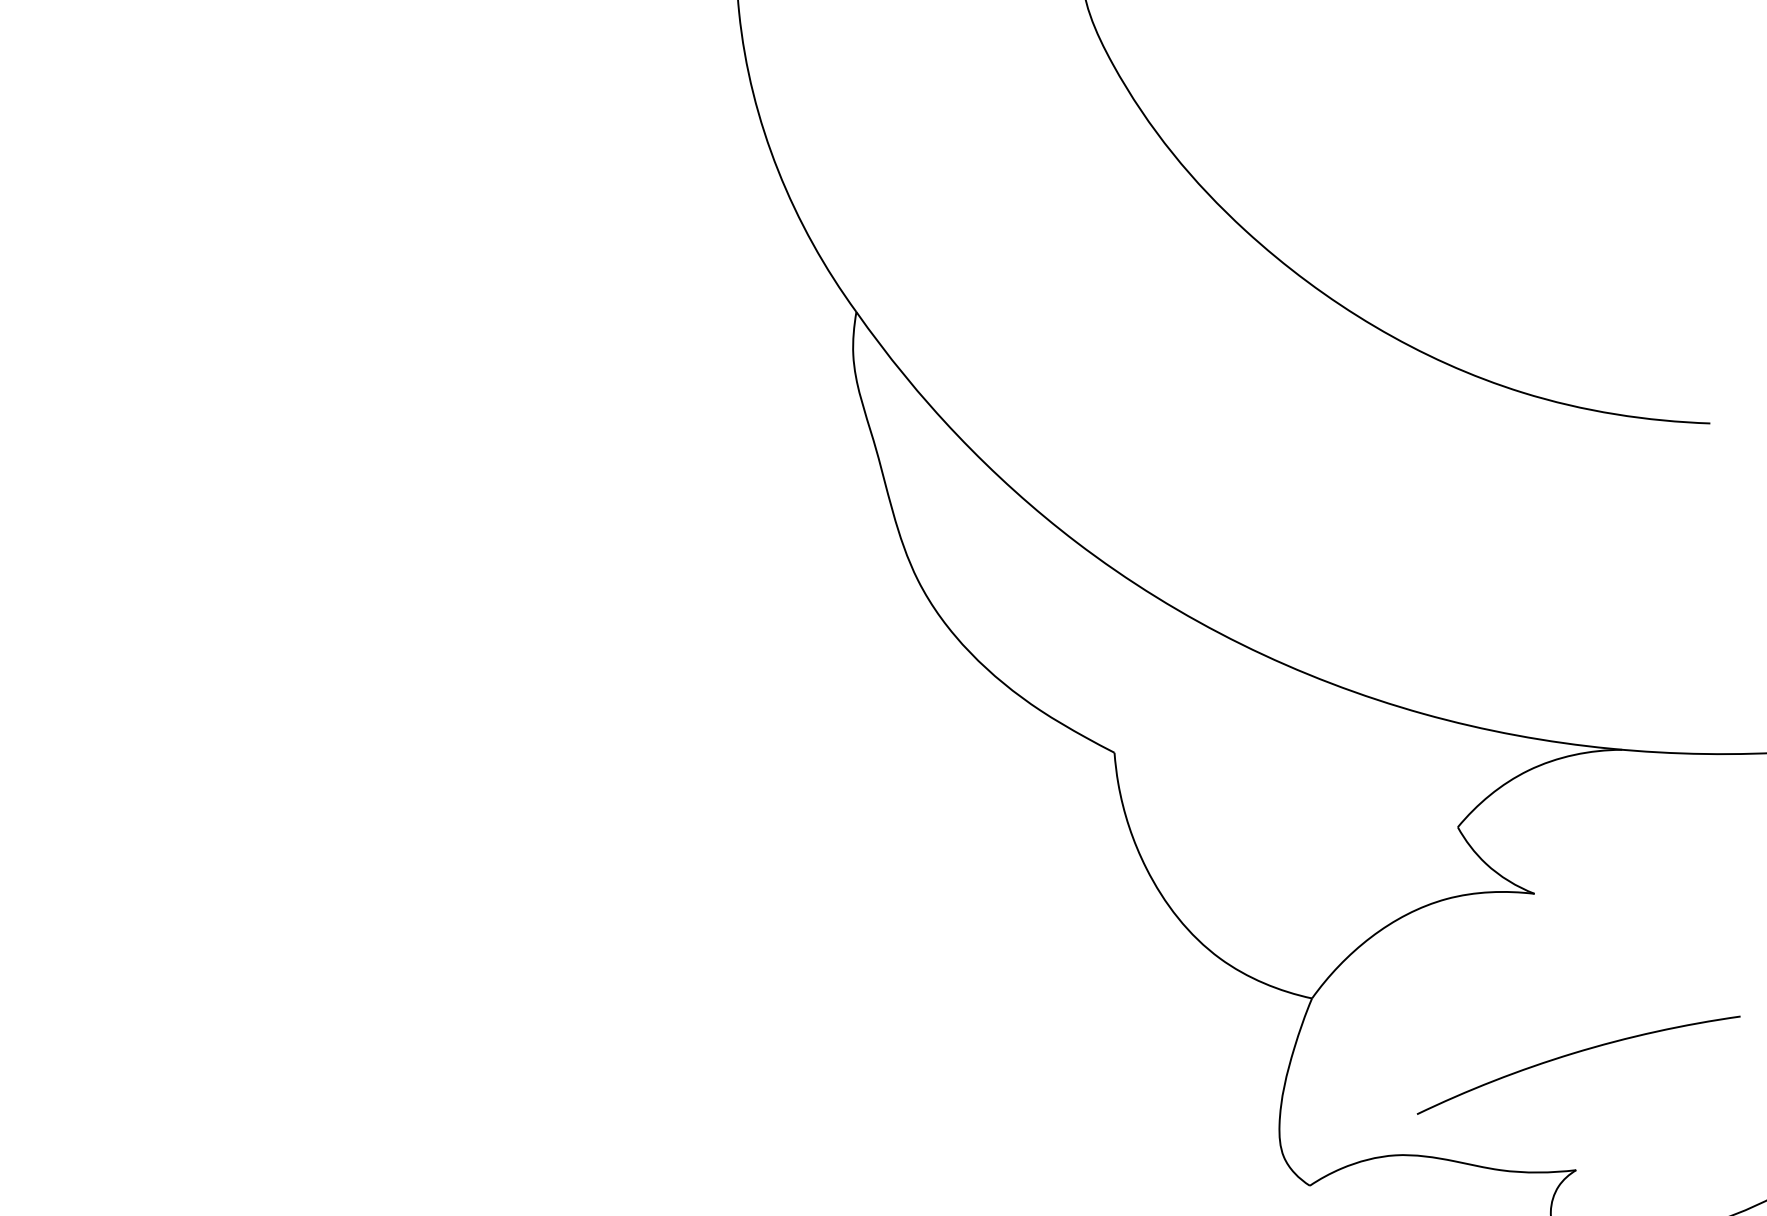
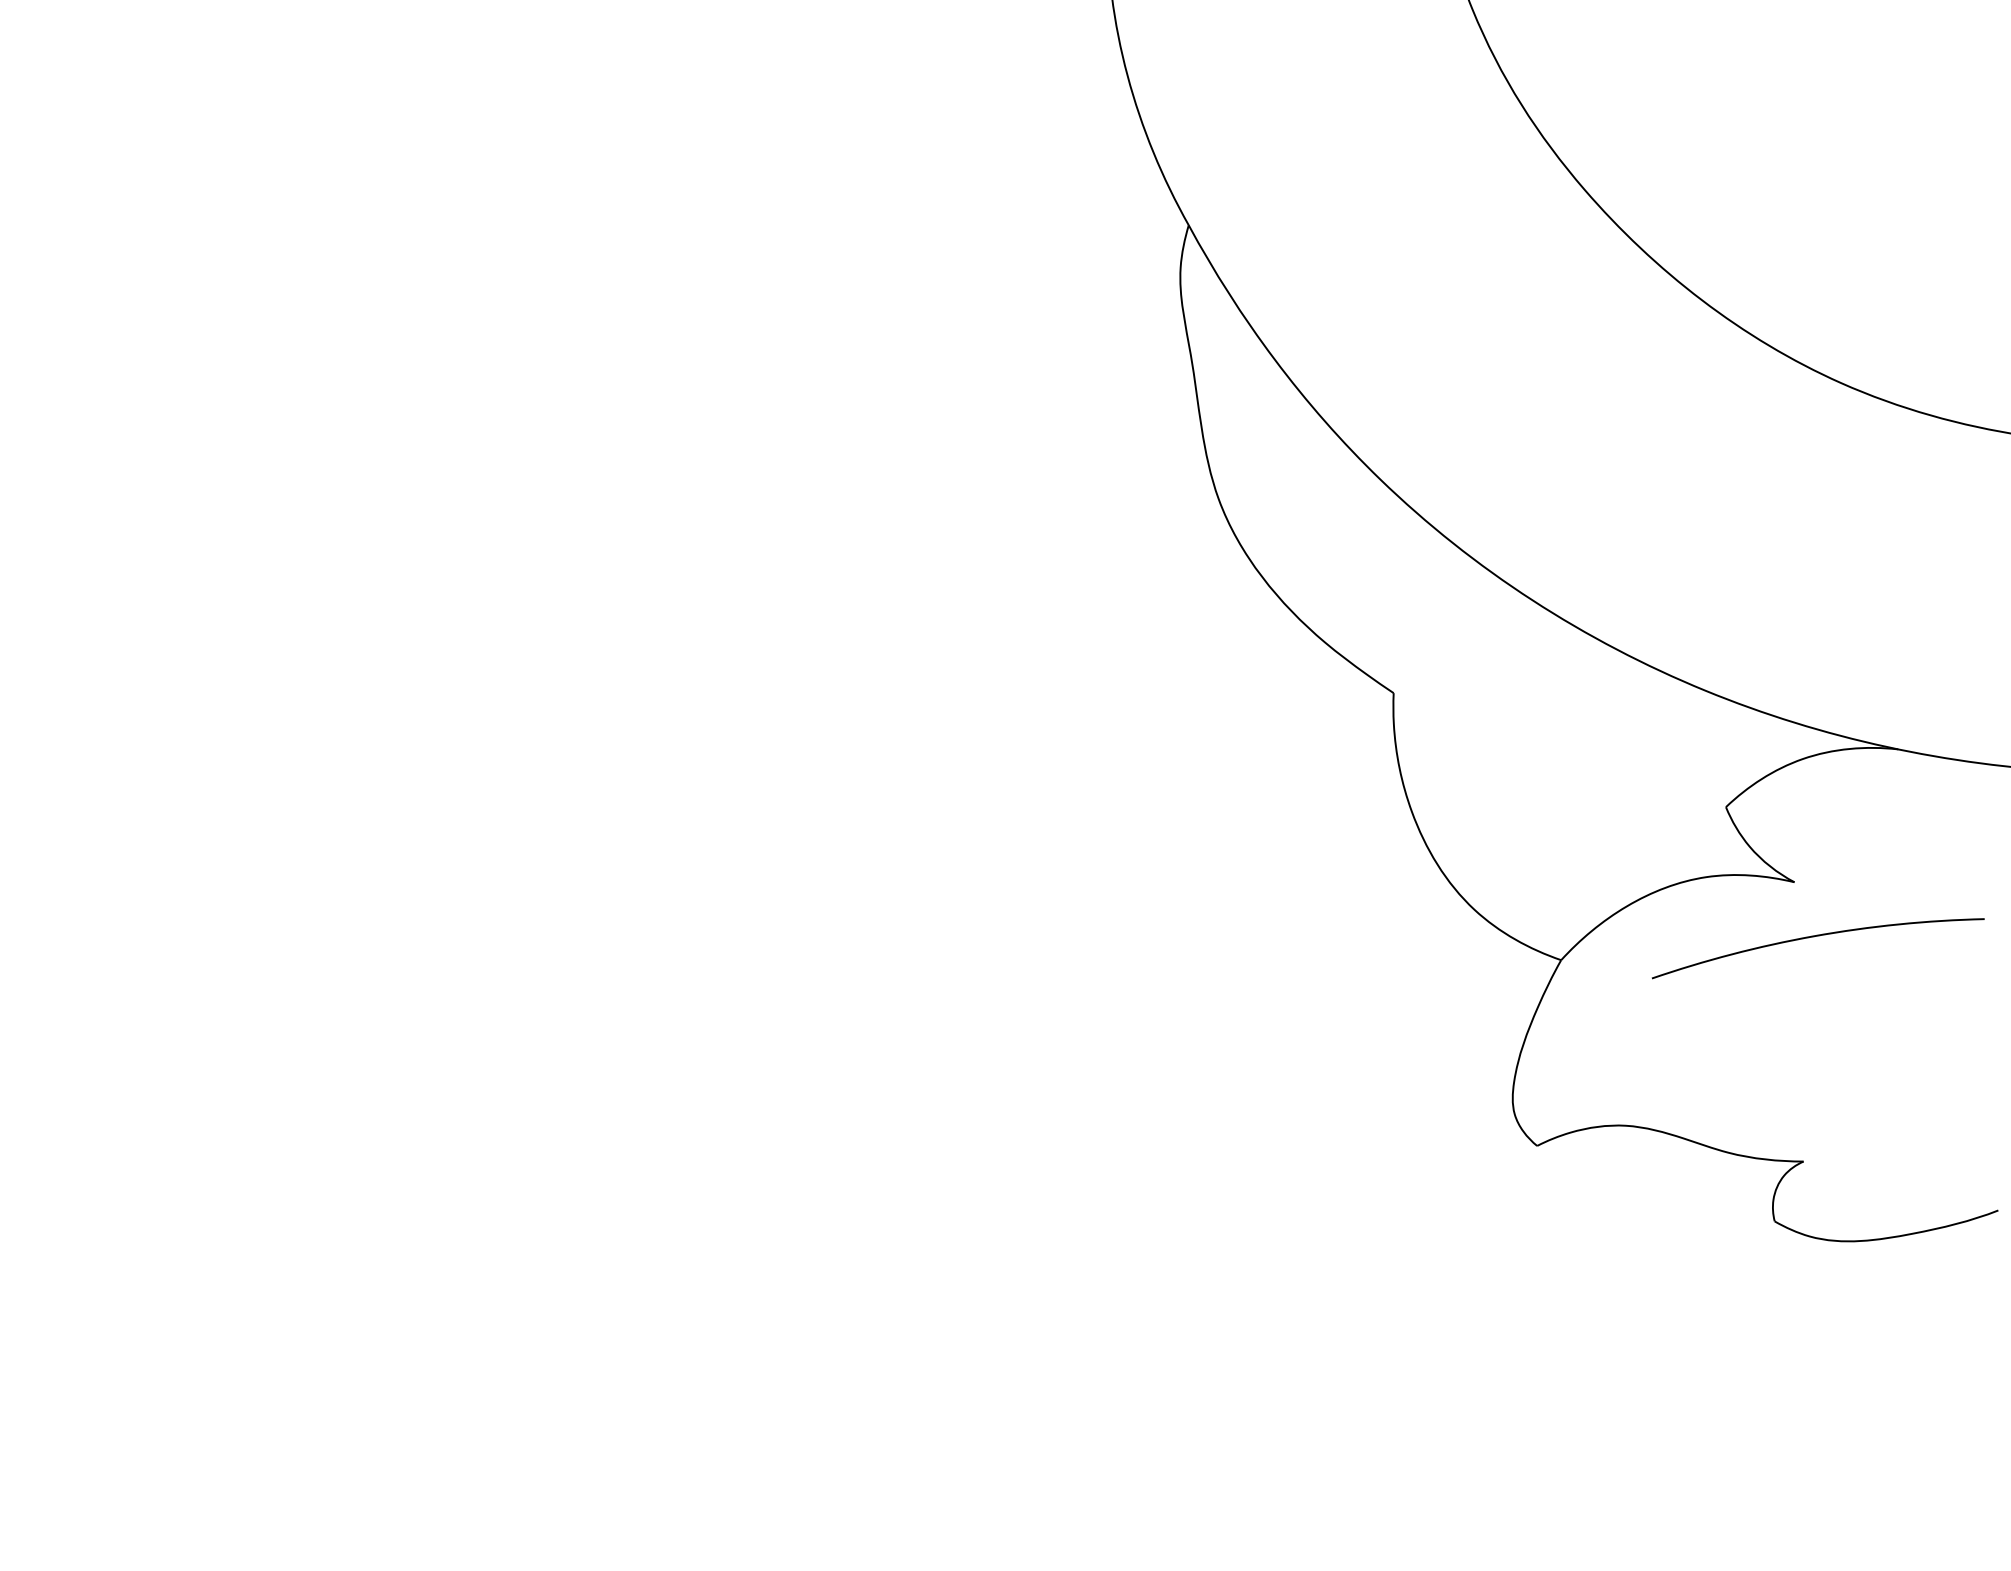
curve: (1573, 1054) -> (1814, 937), moved

